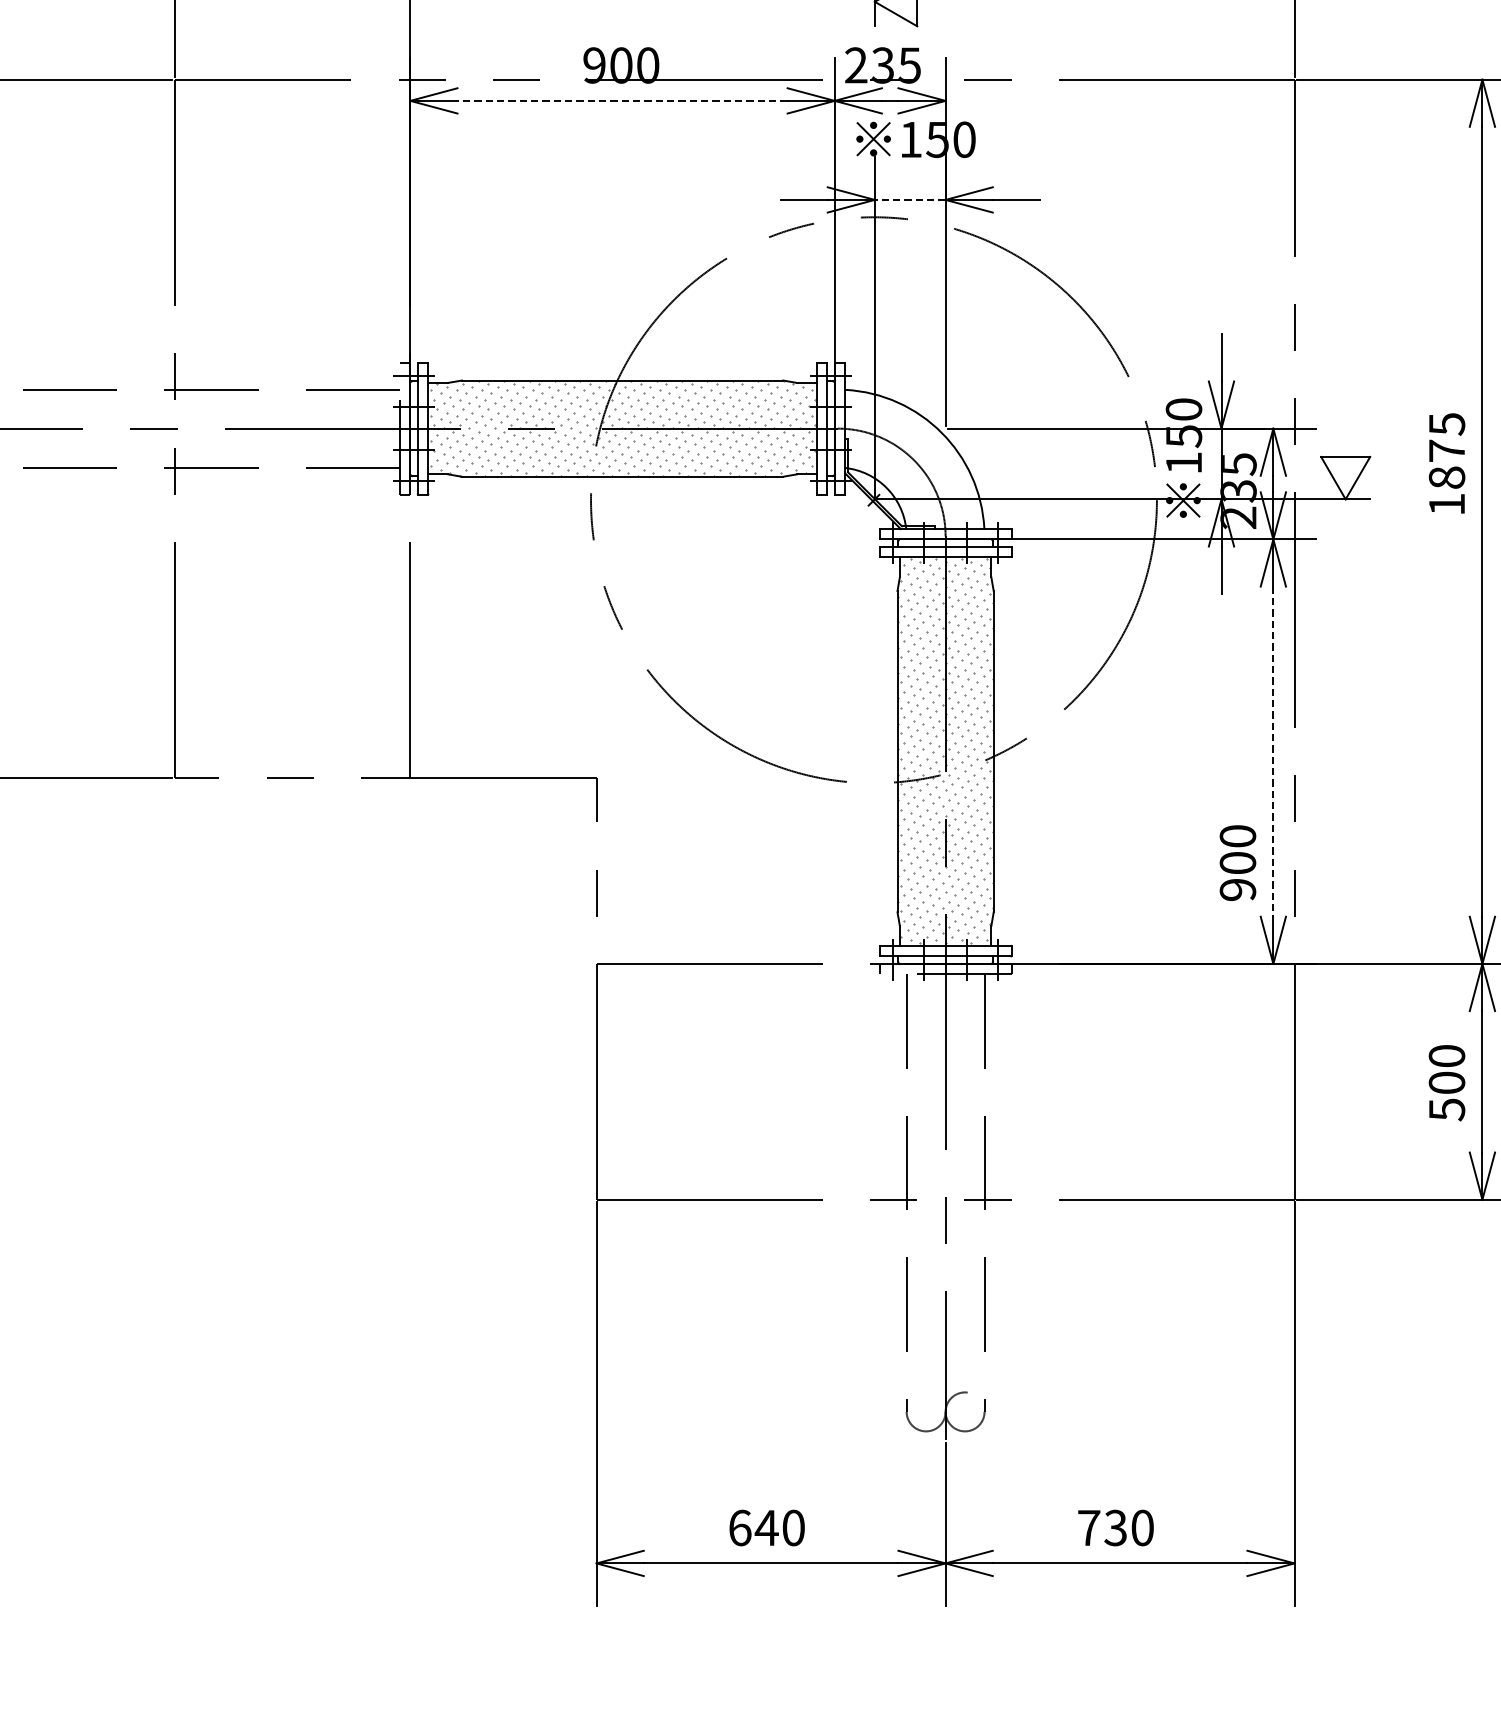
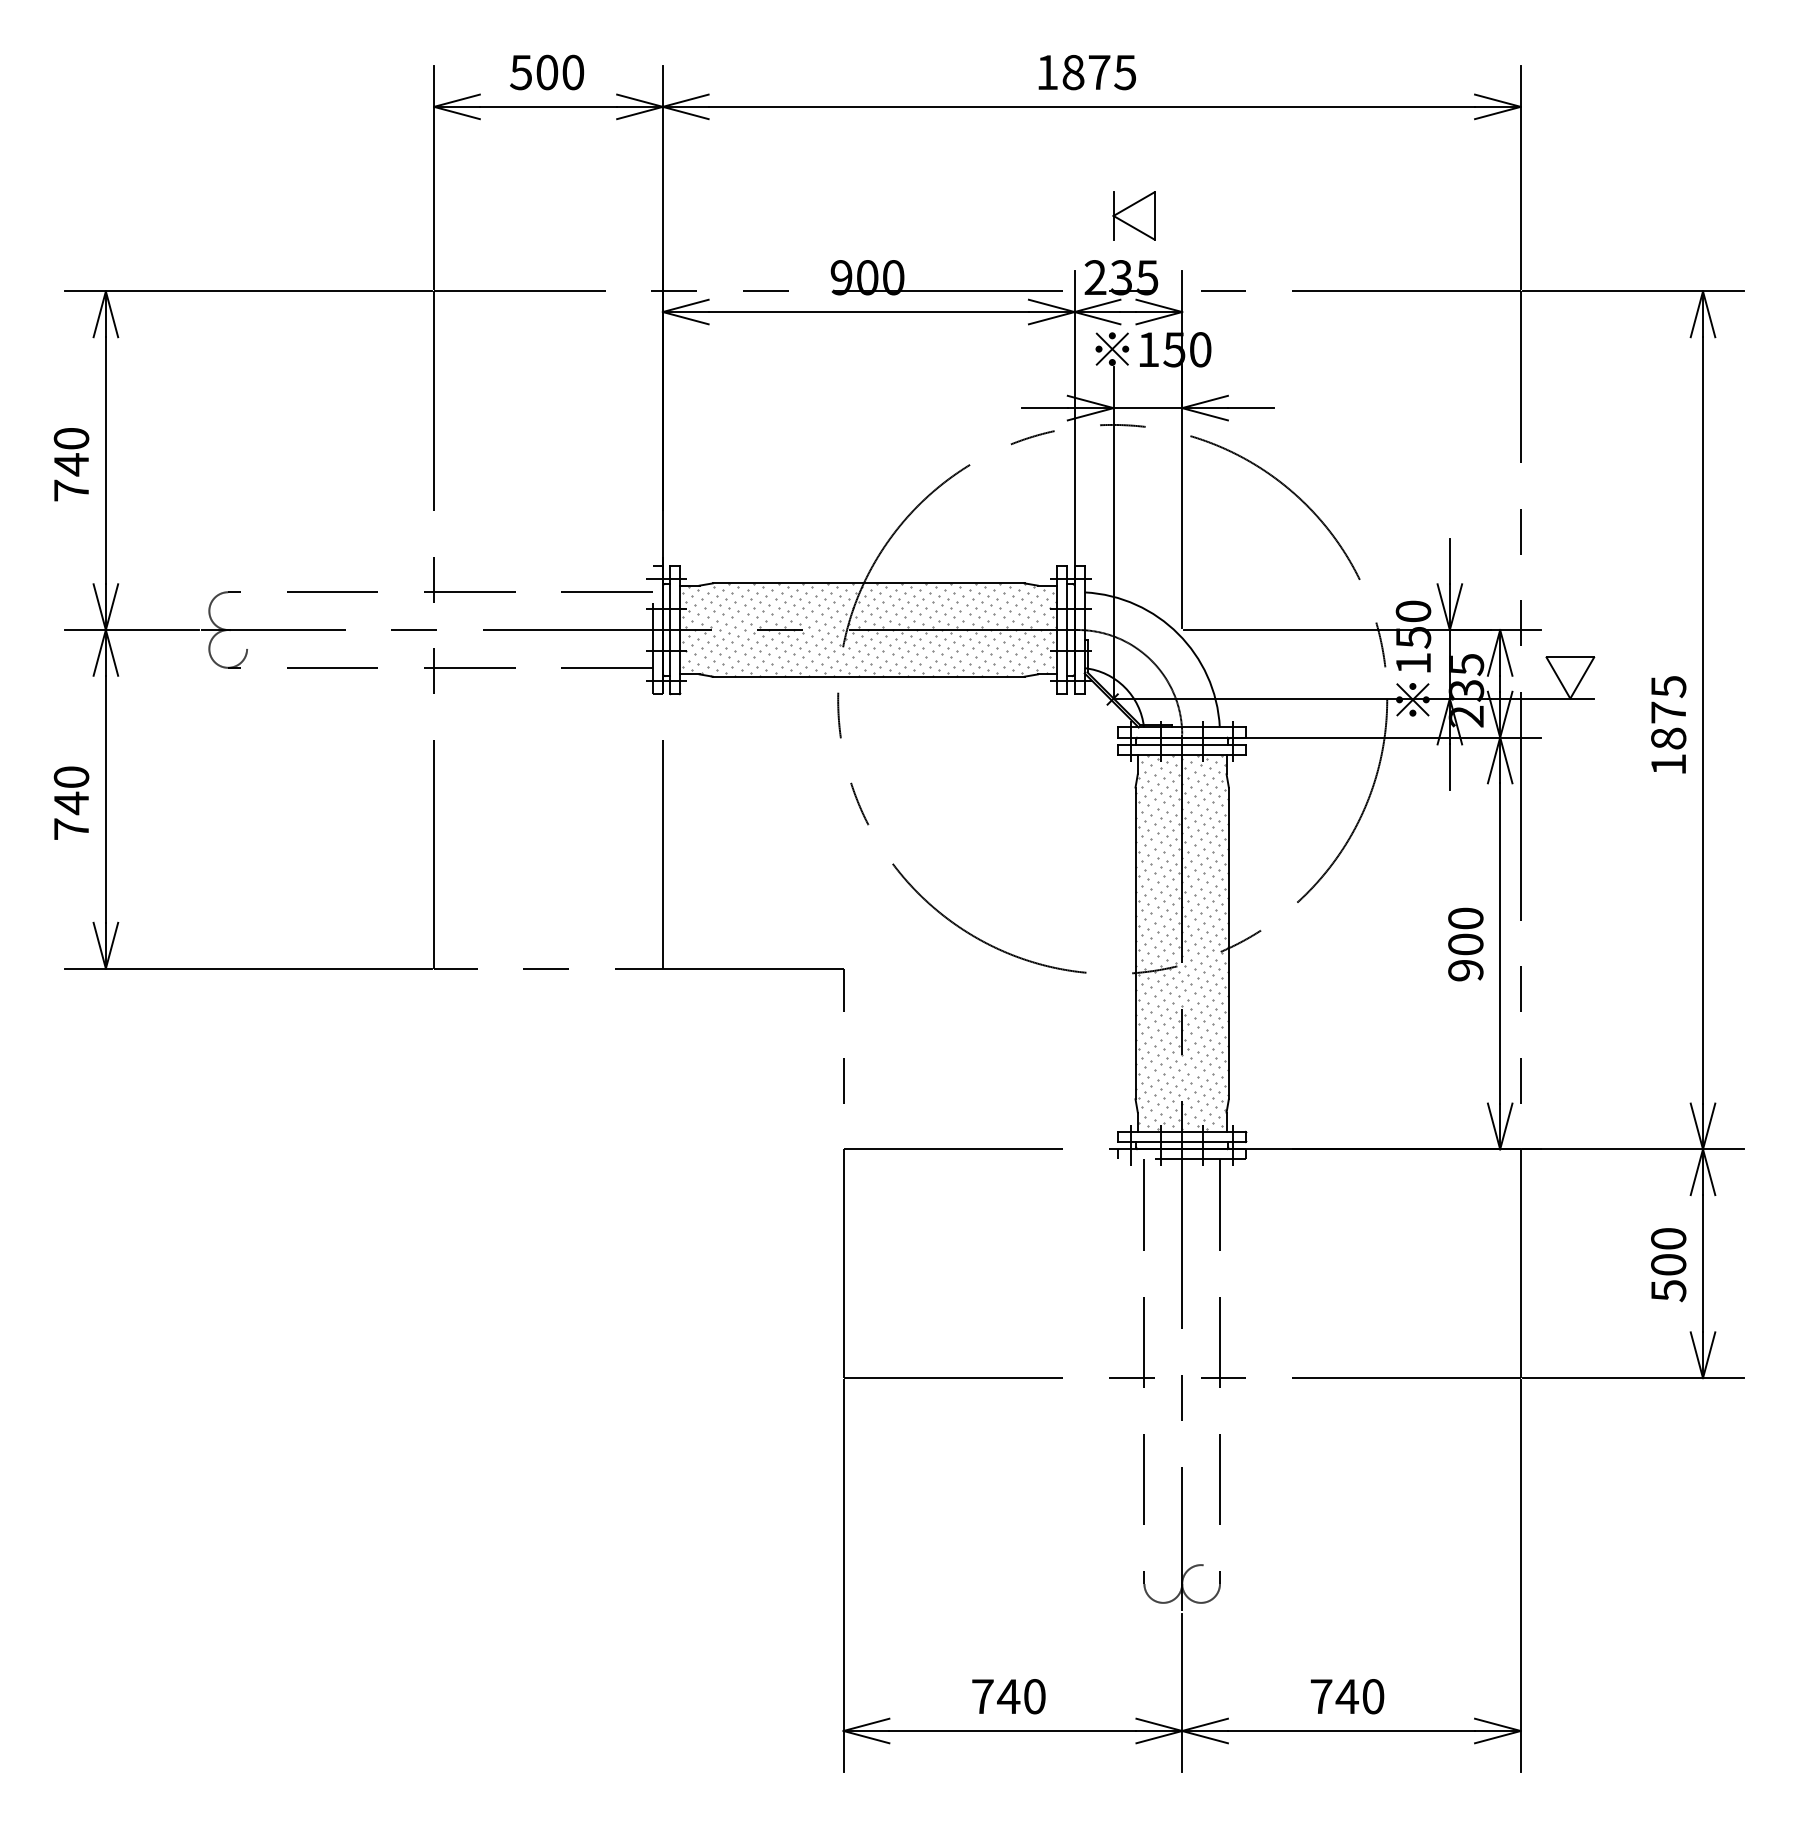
line: (622, 101) -> (868, 312), dashed -> solid
line: (909, 200) -> (1147, 408), dashed -> solid
text: (1446, 463) -> (1668, 724), moved
line: (1273, 751) -> (1500, 943), dashed -> solid
text: (1237, 863) -> (1465, 944), moved
text: (739, 1527) -> (982, 1696), 640 -> 740
text: (1115, 1527) -> (1347, 1696), 730 -> 740

